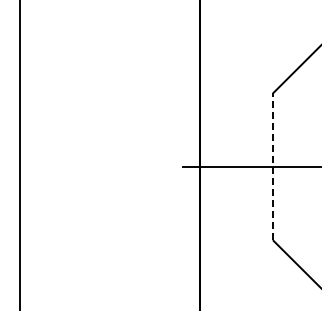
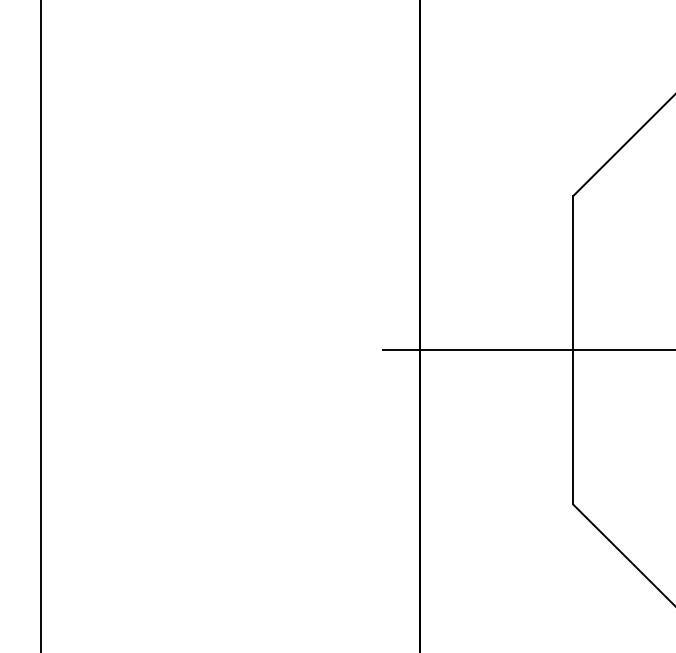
line: (272, 166) -> (572, 349), dashed -> solid

